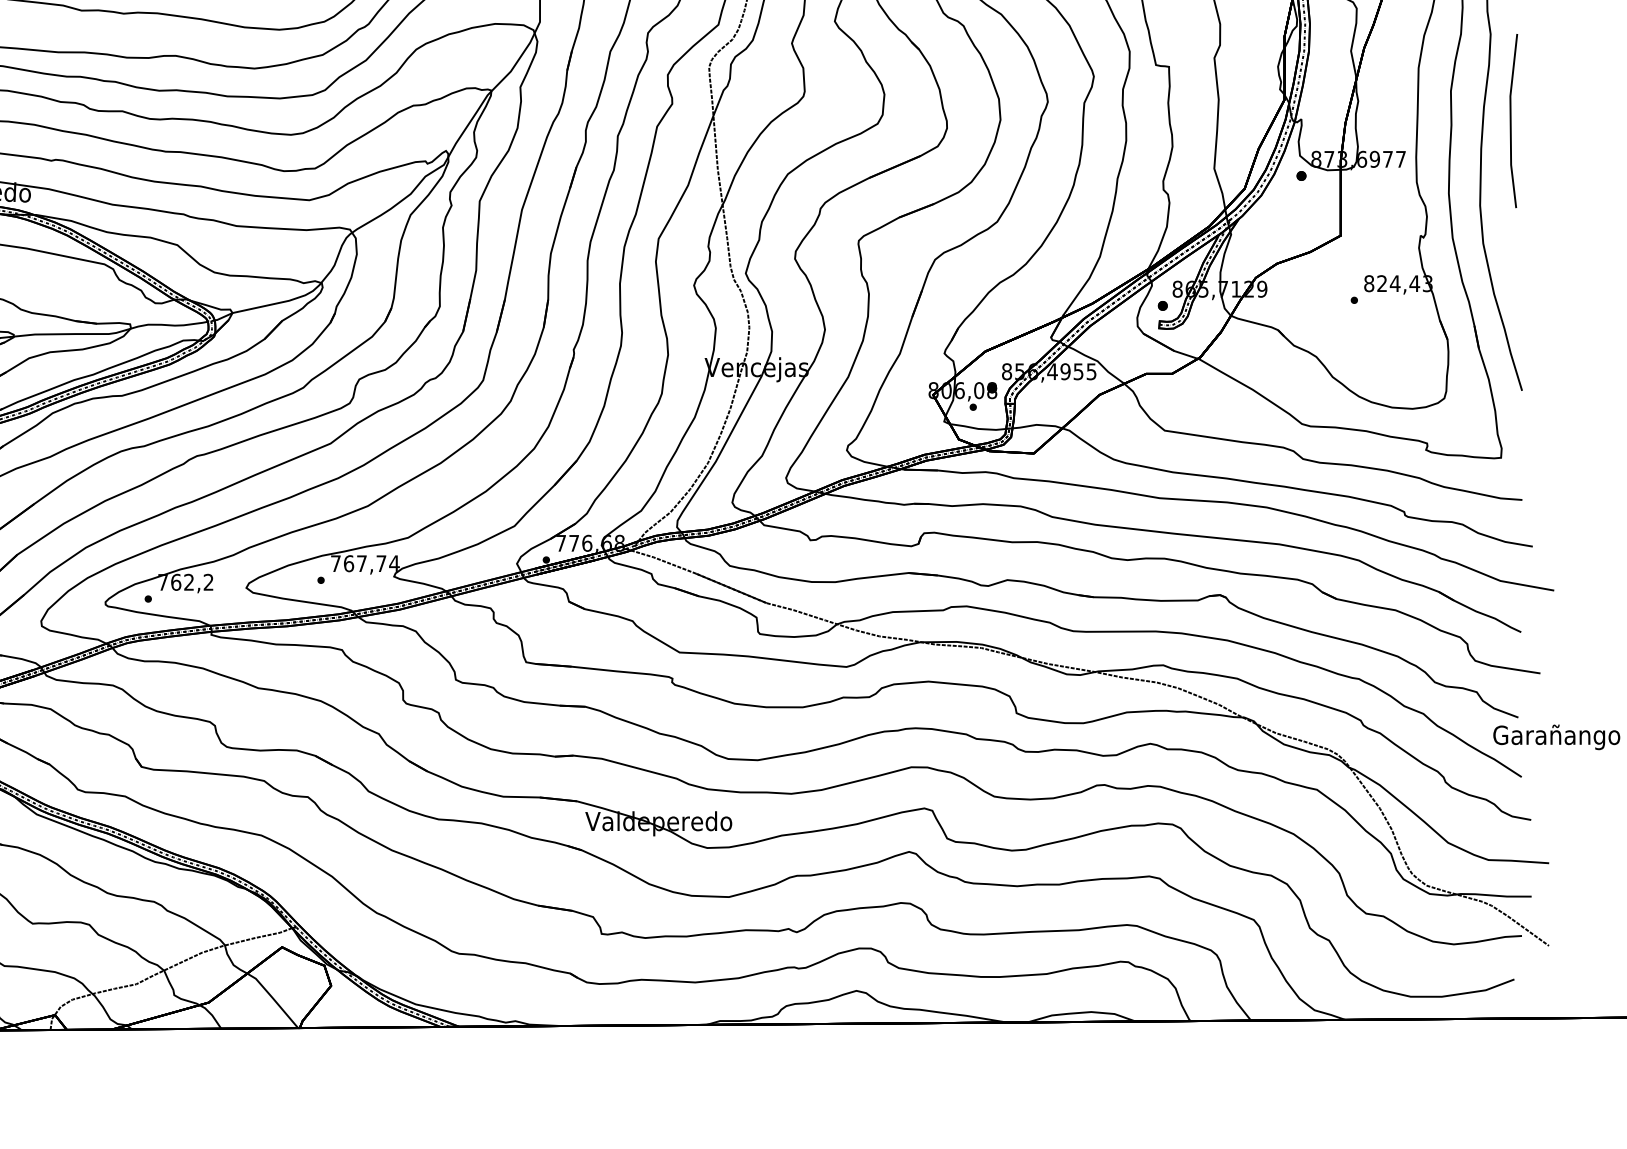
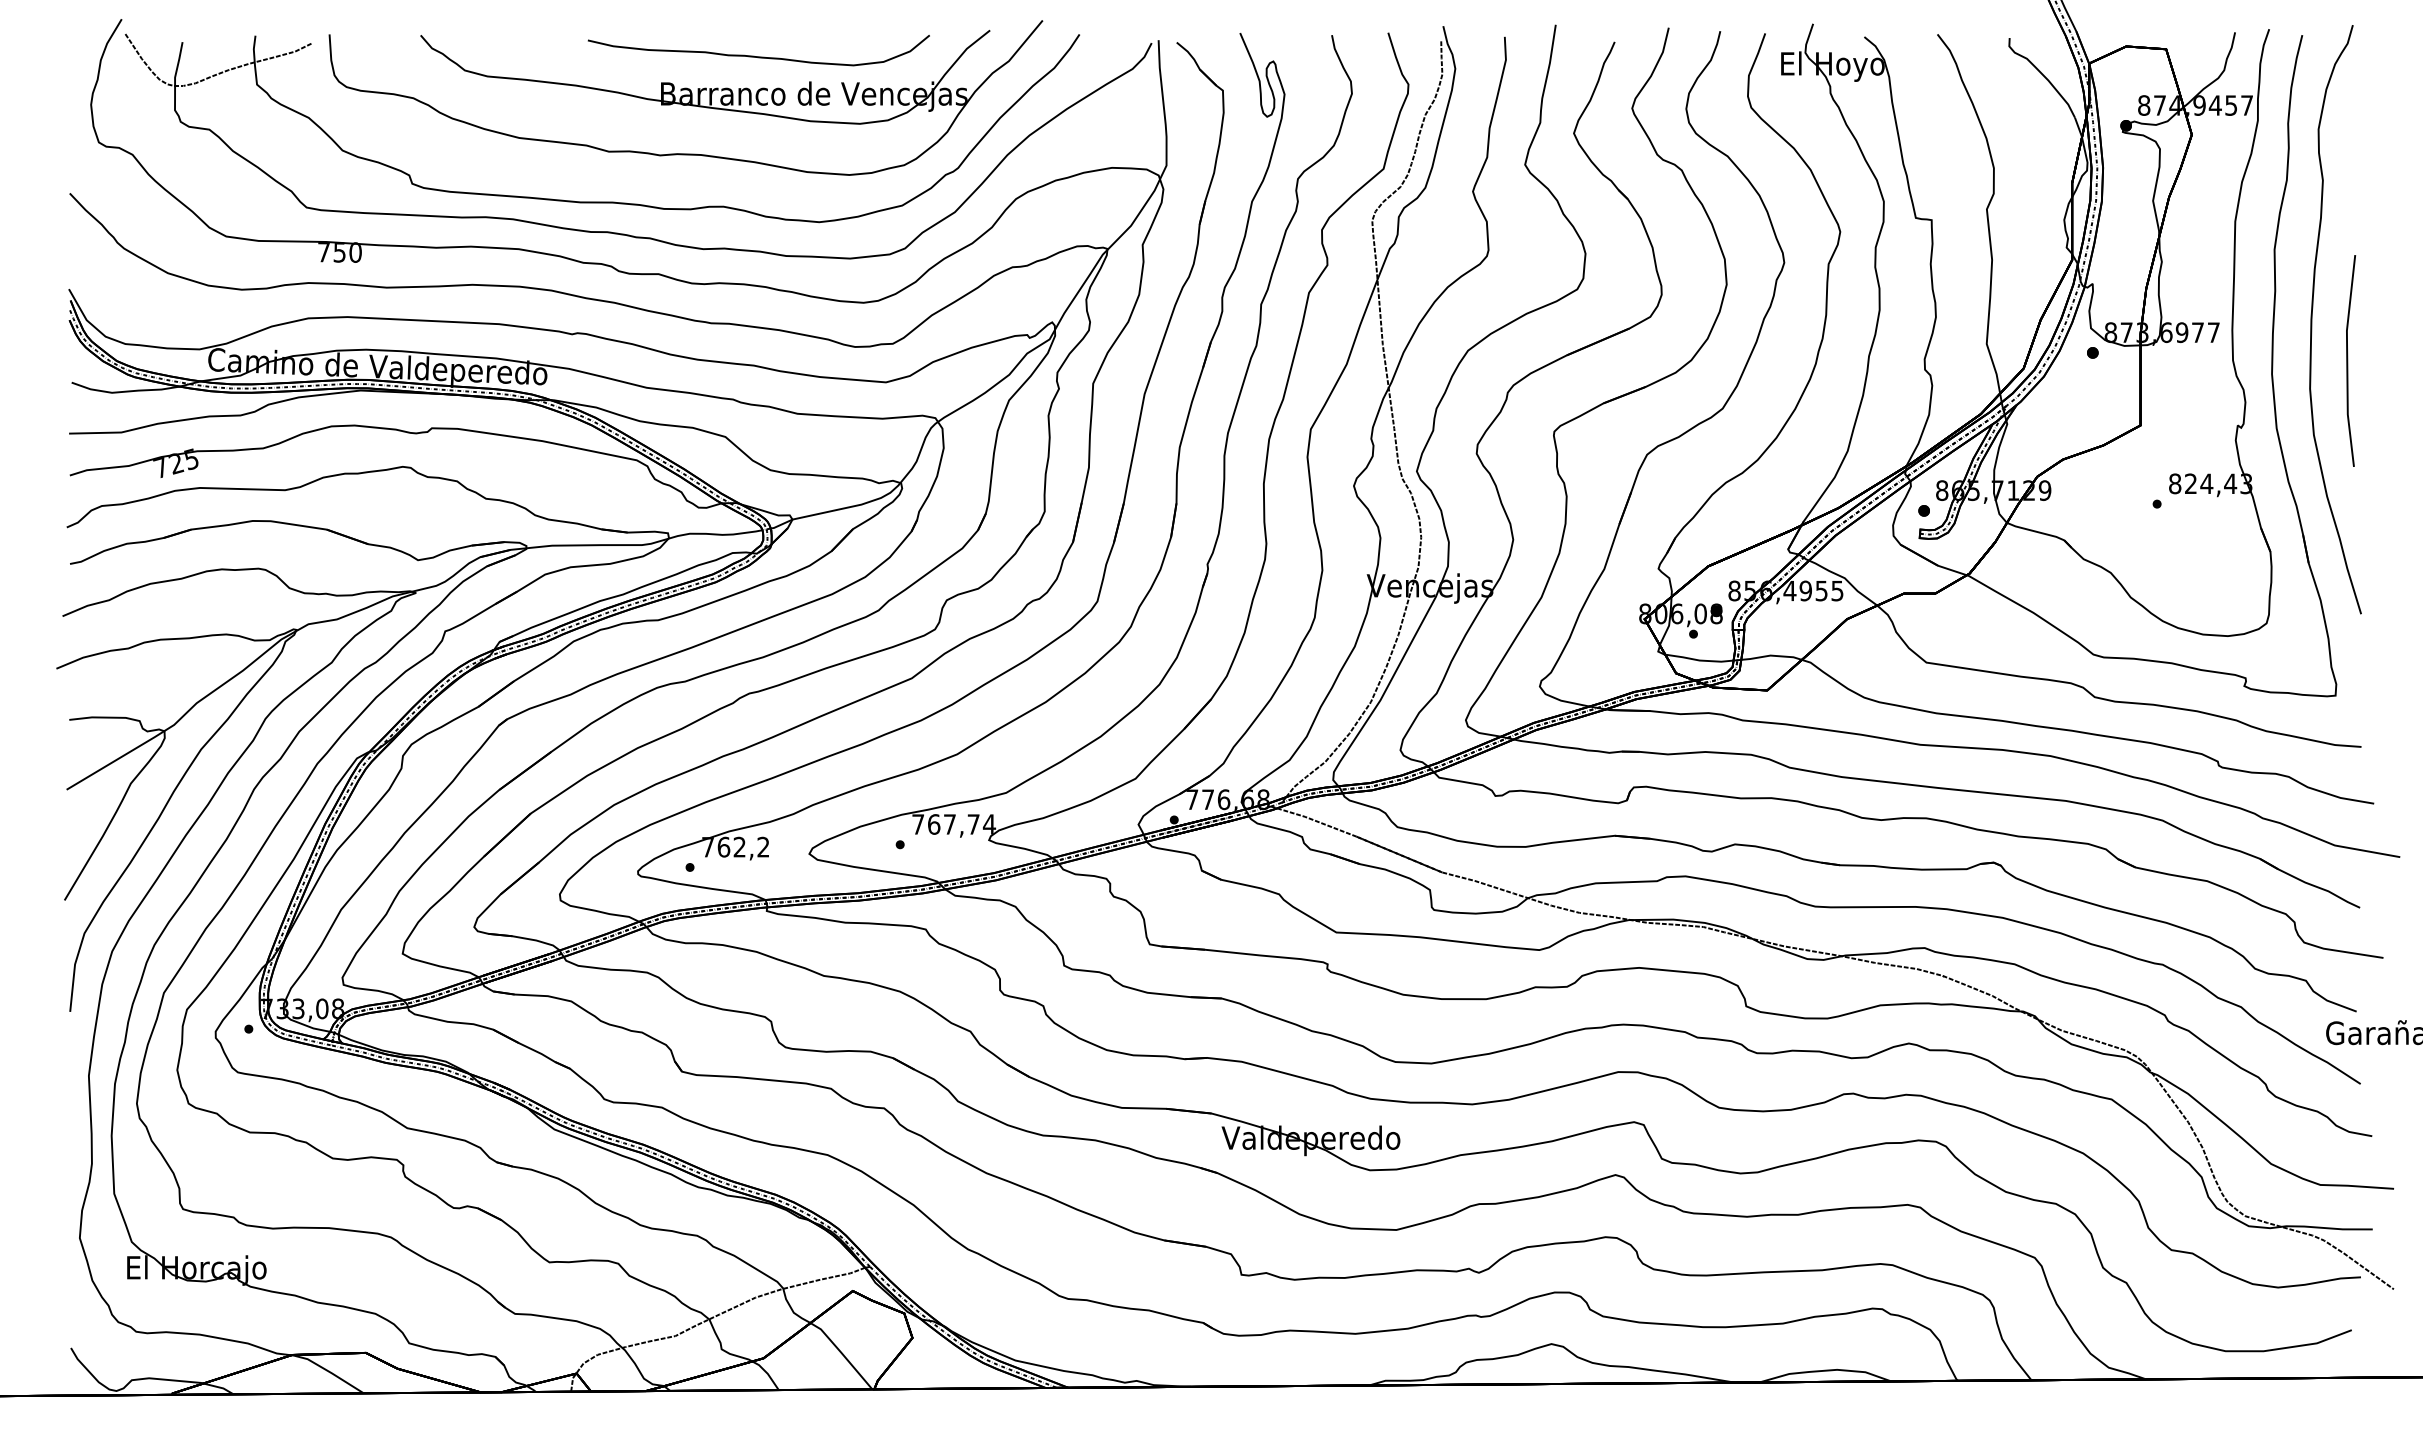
line: (1511, 120) -> (2348, 360), moved

